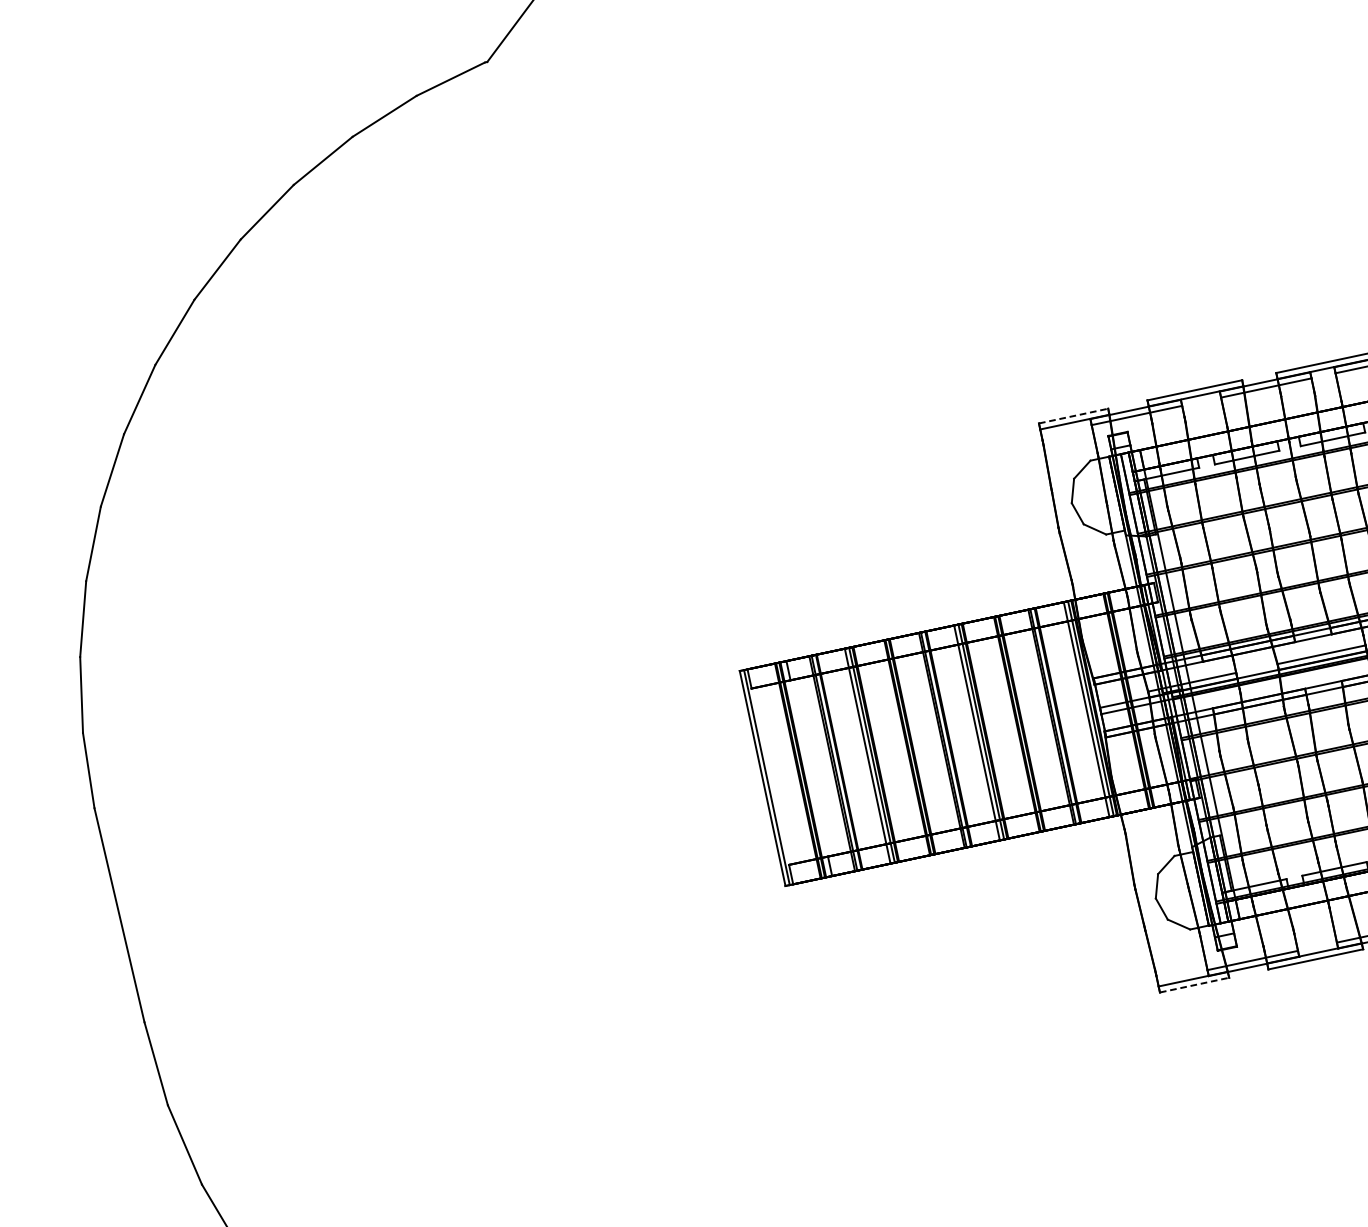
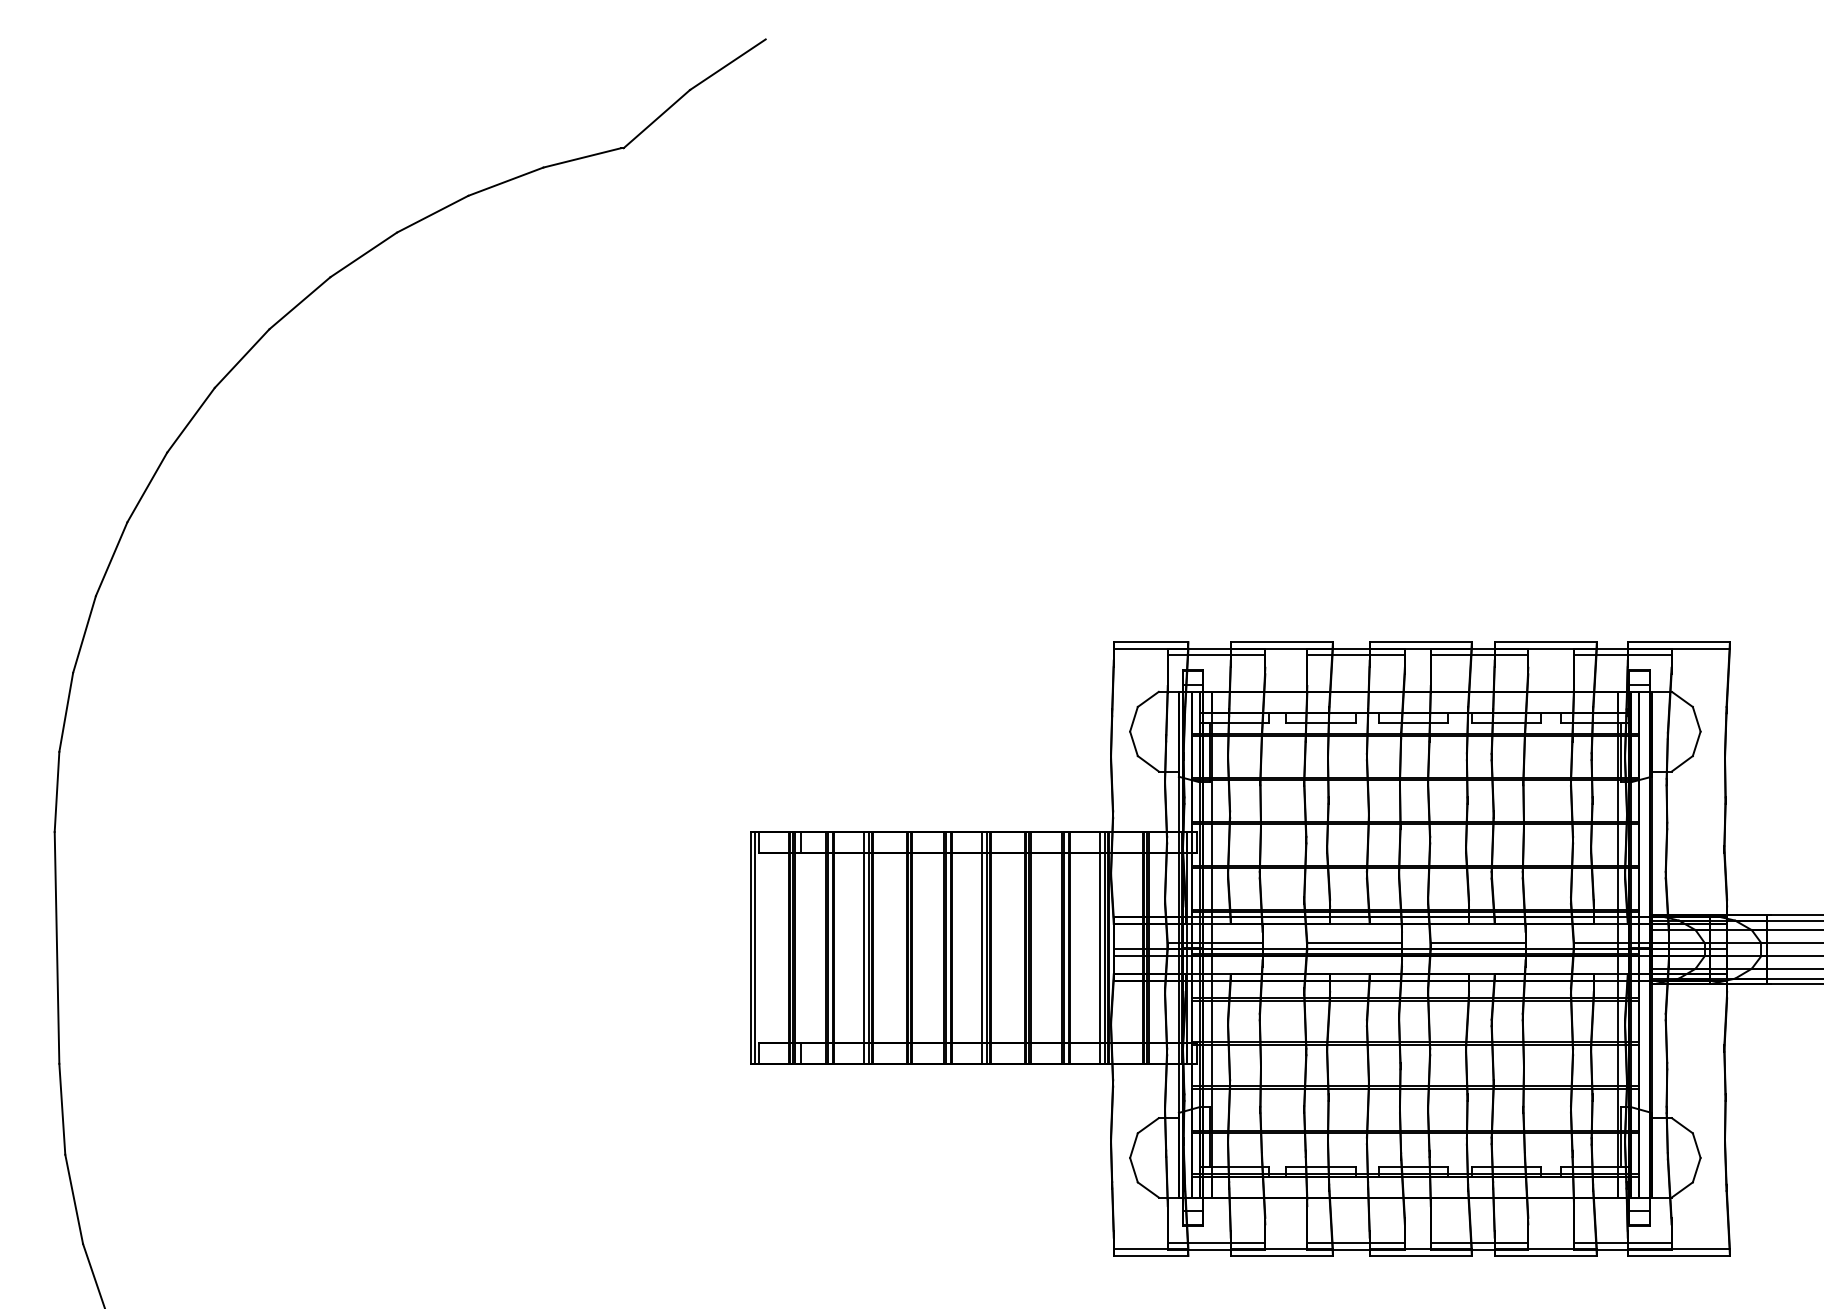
line: (1074, 416) -> (1151, 642), dashed -> solid
line: (1194, 984) -> (1151, 1255), dashed -> solid

